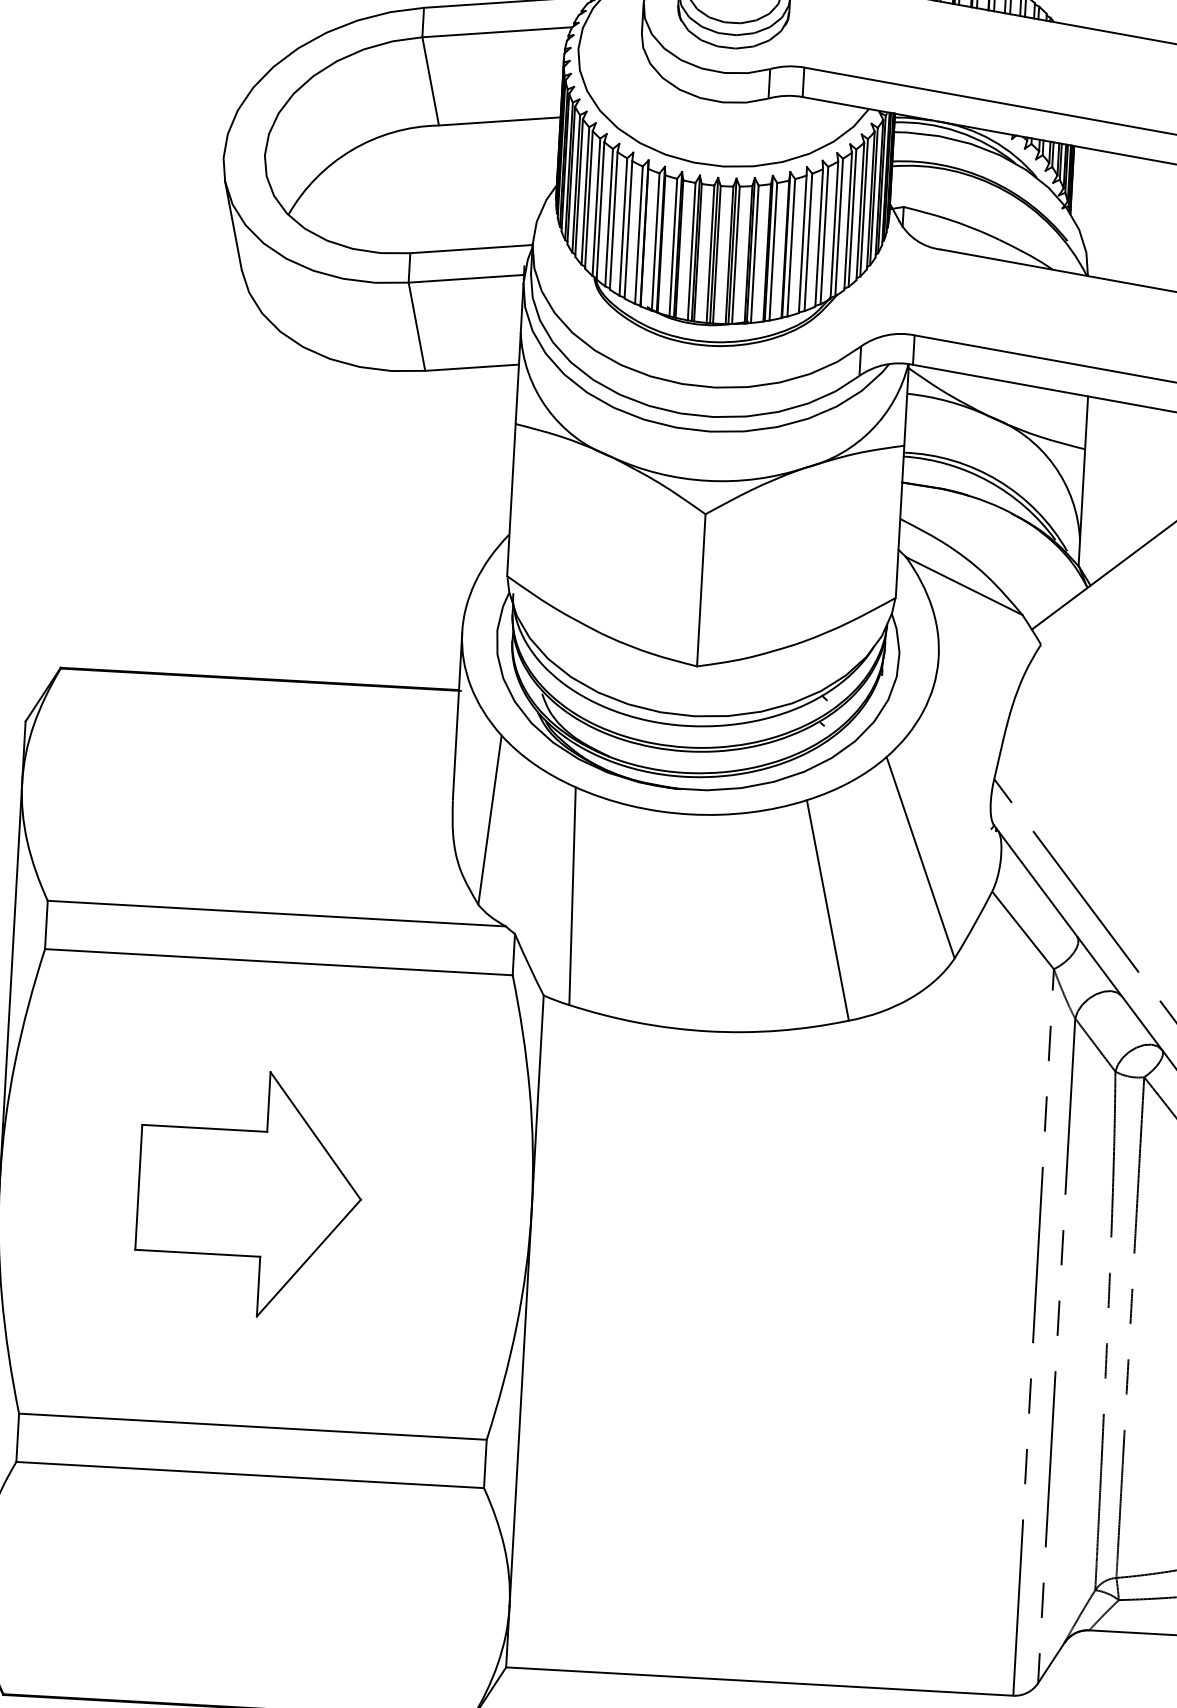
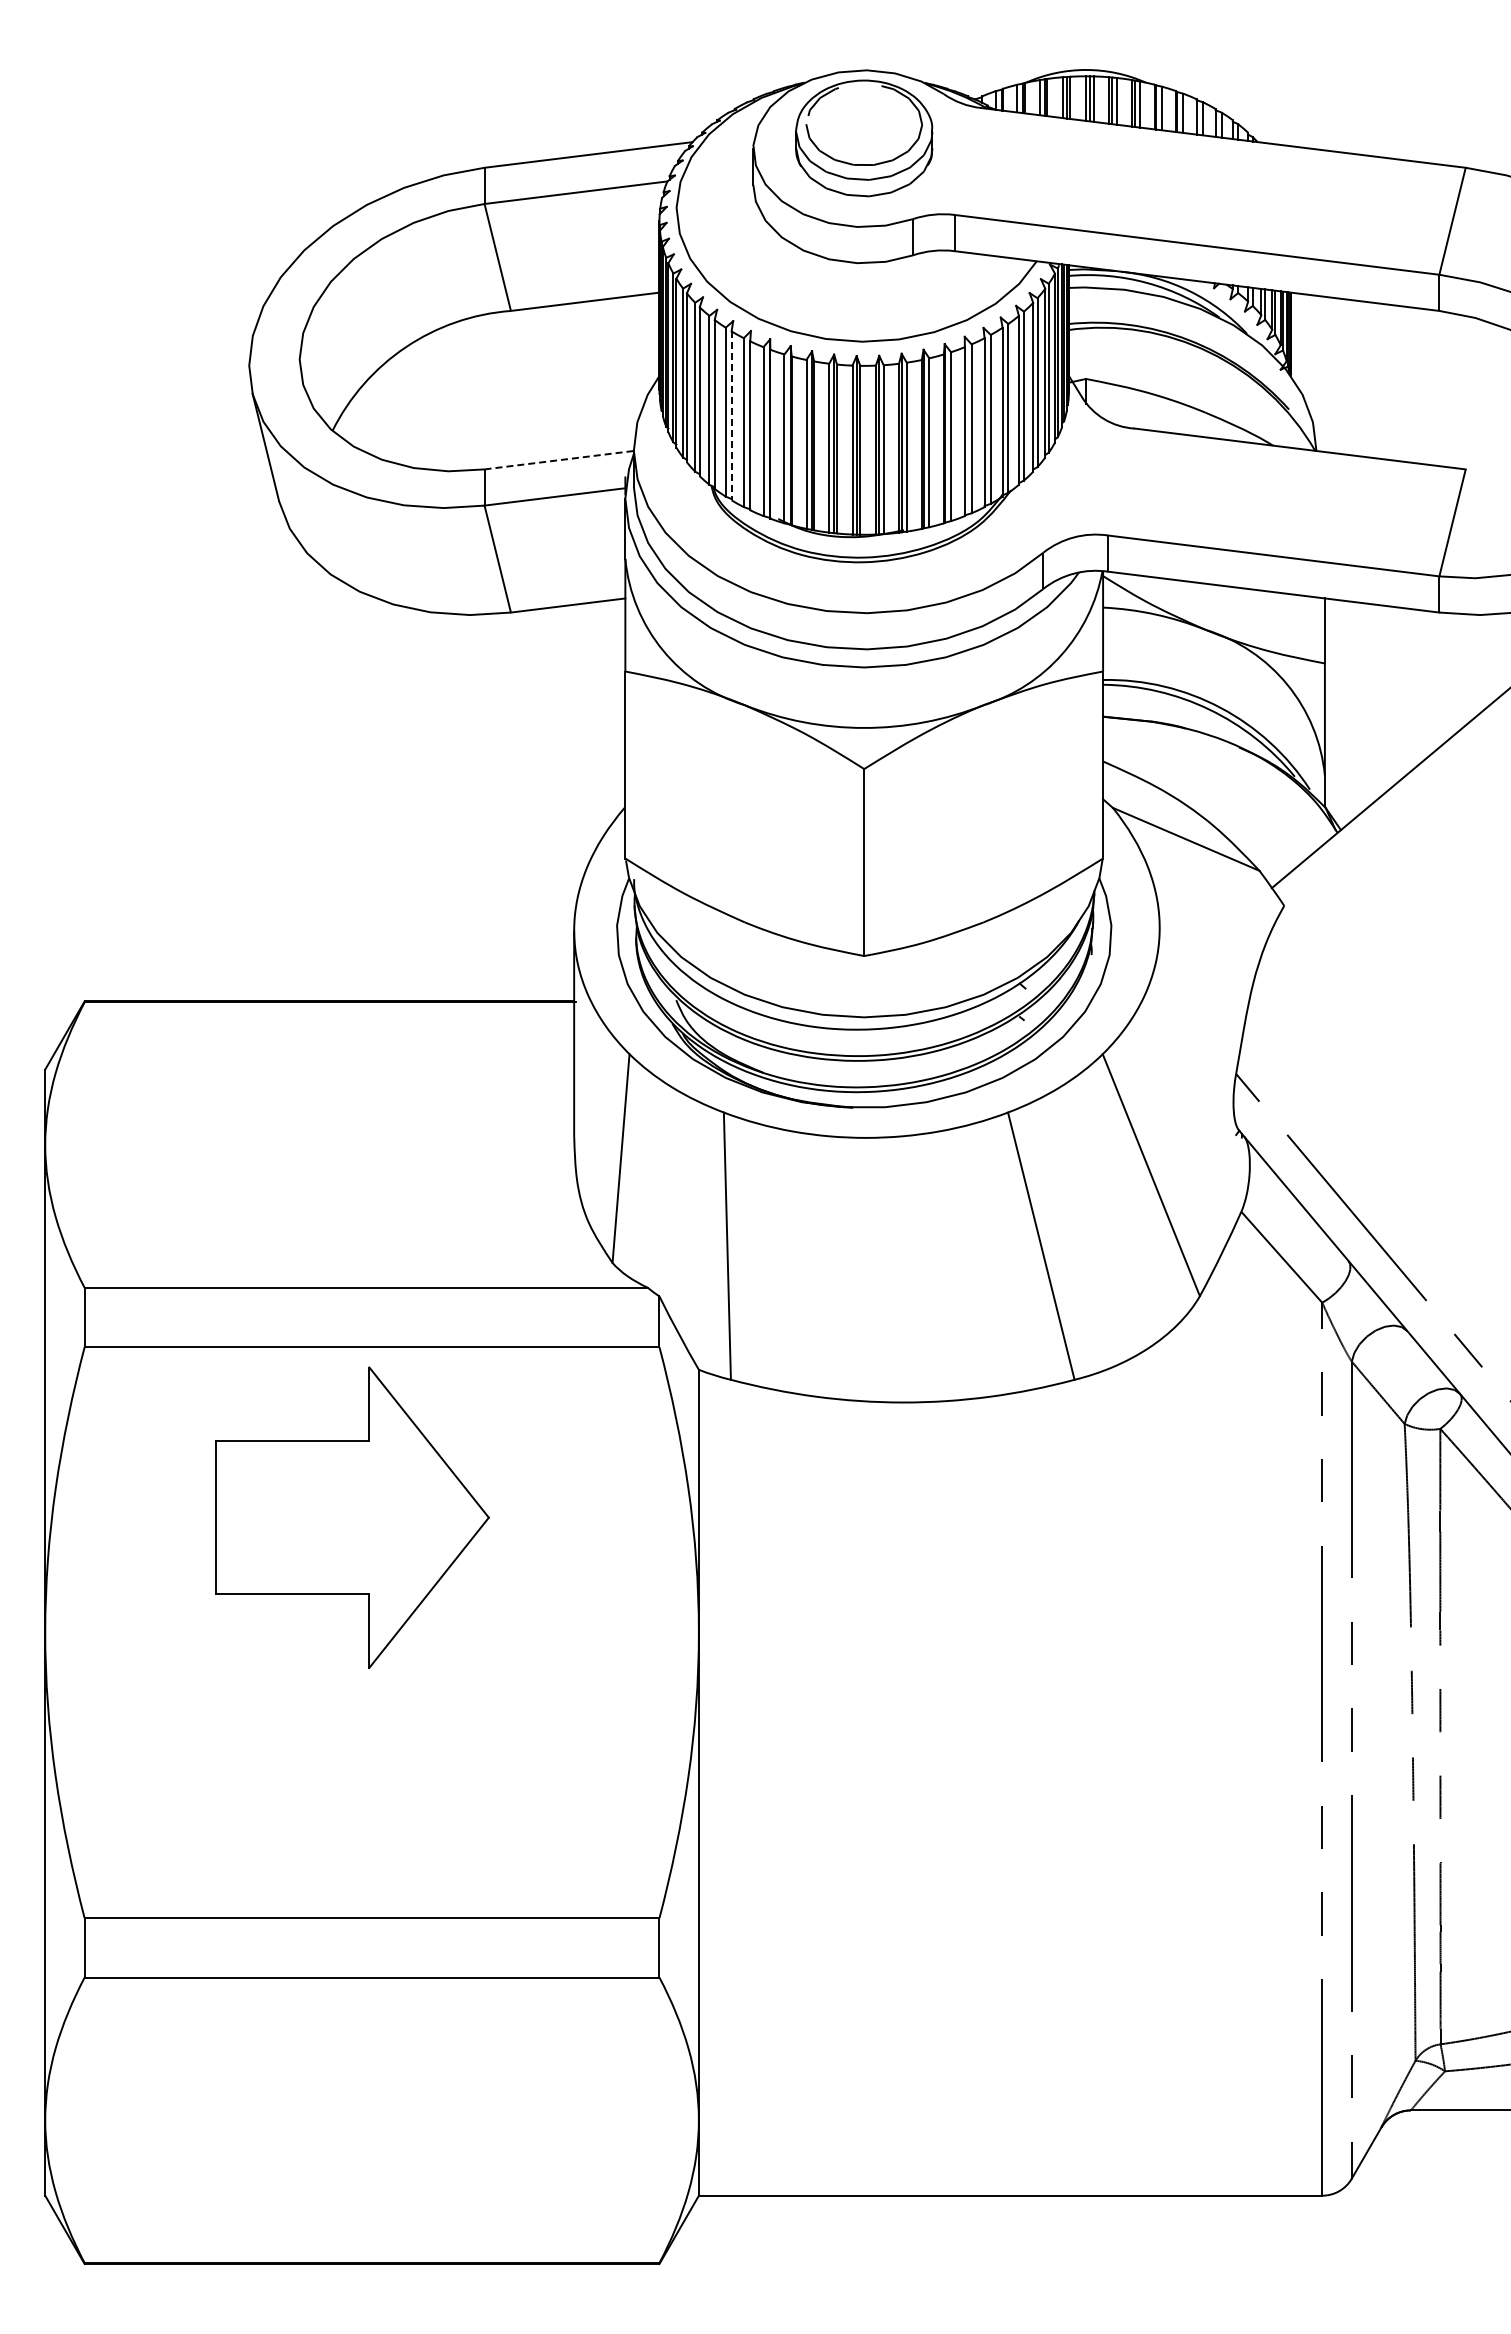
line: (613, 221) -> (731, 416), solid -> dashed
line: (471, 249) -> (559, 460), solid -> dashed
part: (249, 1193) -> (352, 1517), moved

